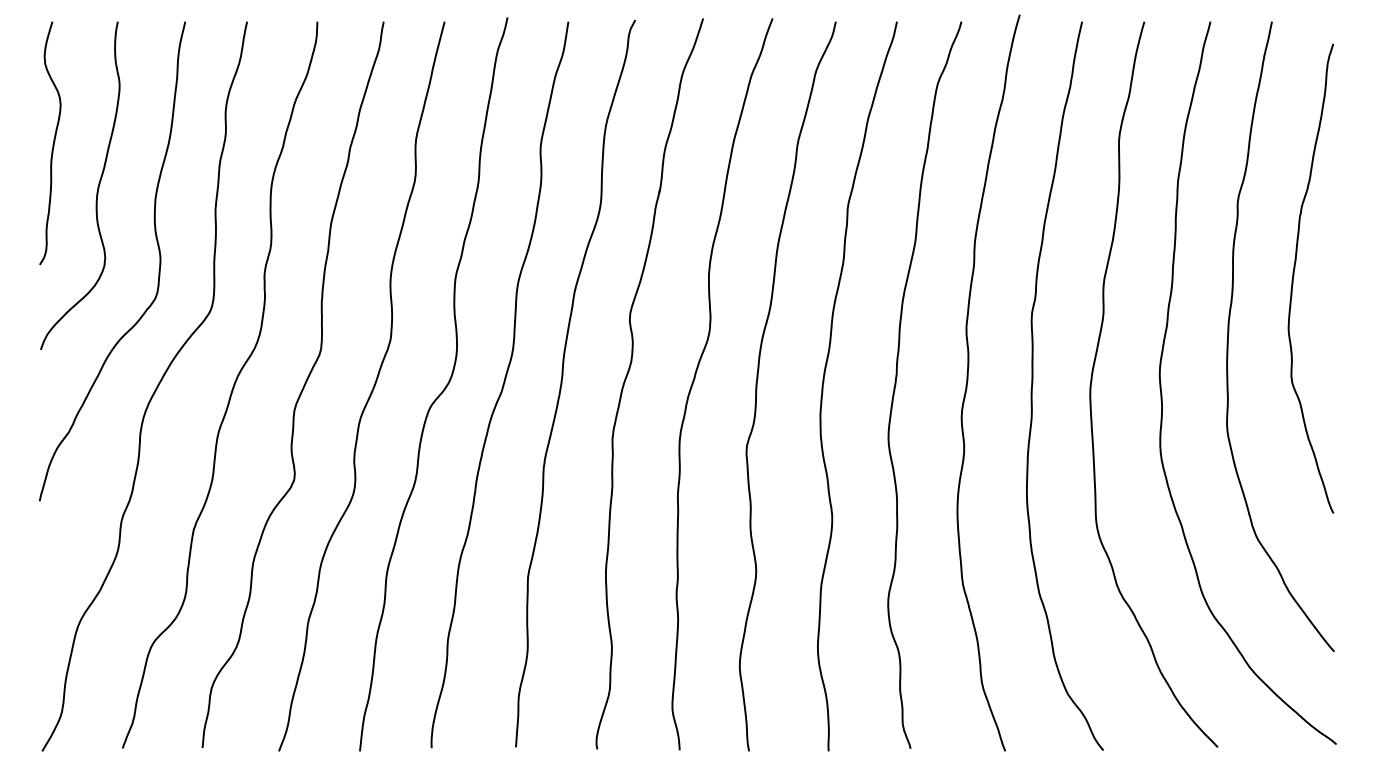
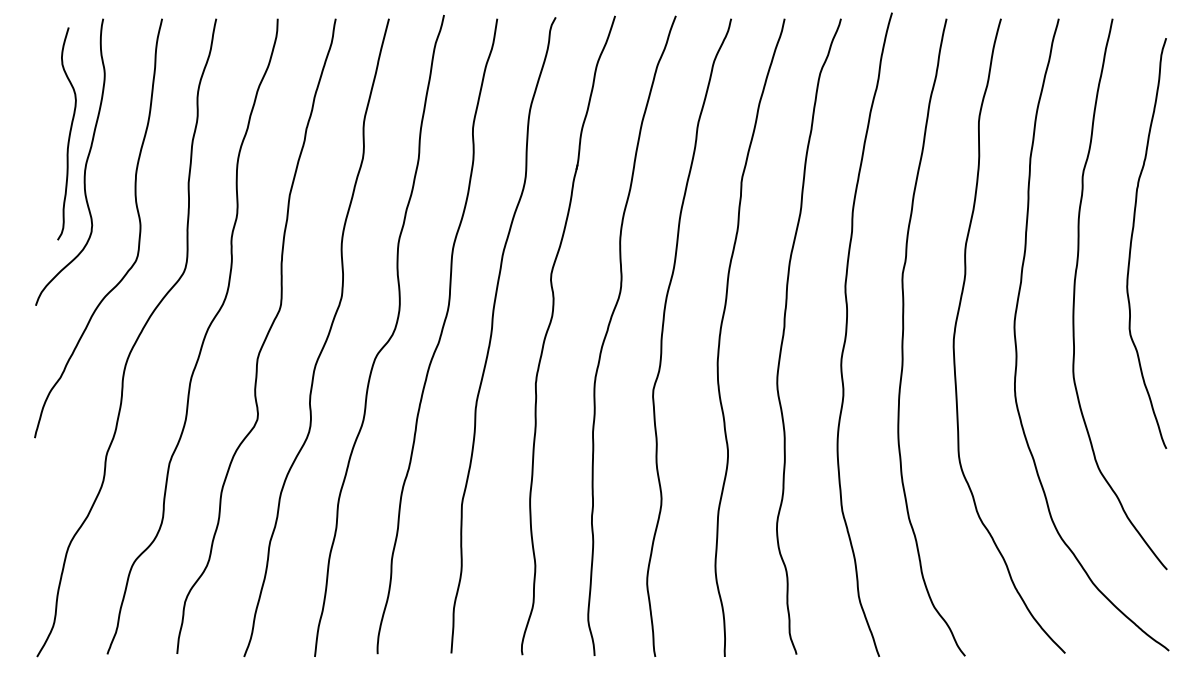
curve: (52, 144) -> (68, 134), moved

